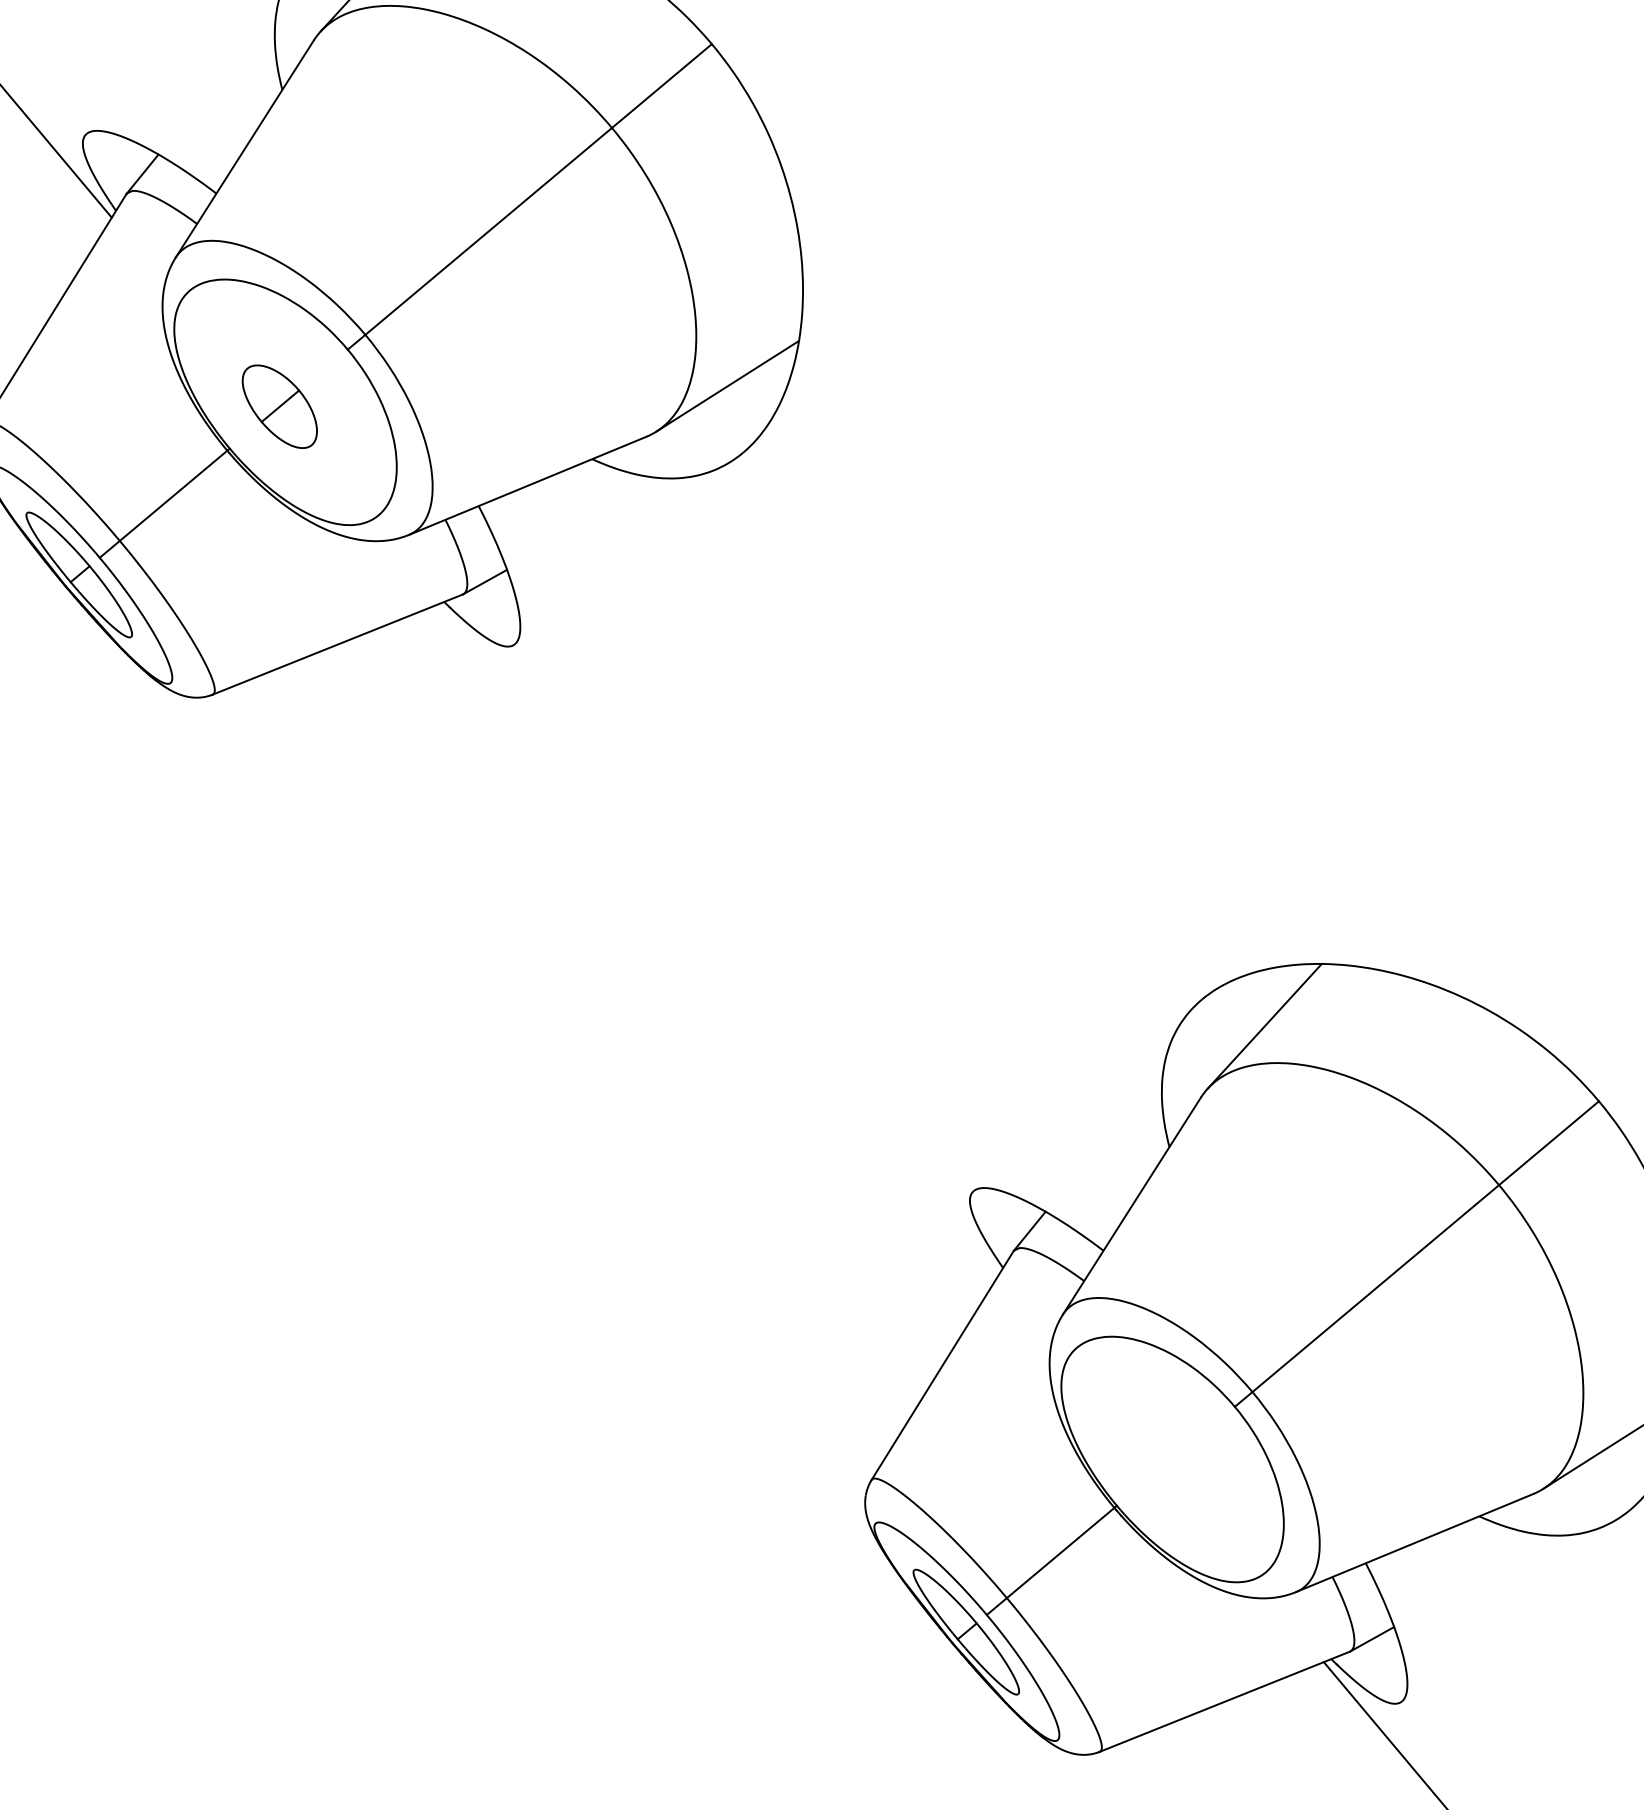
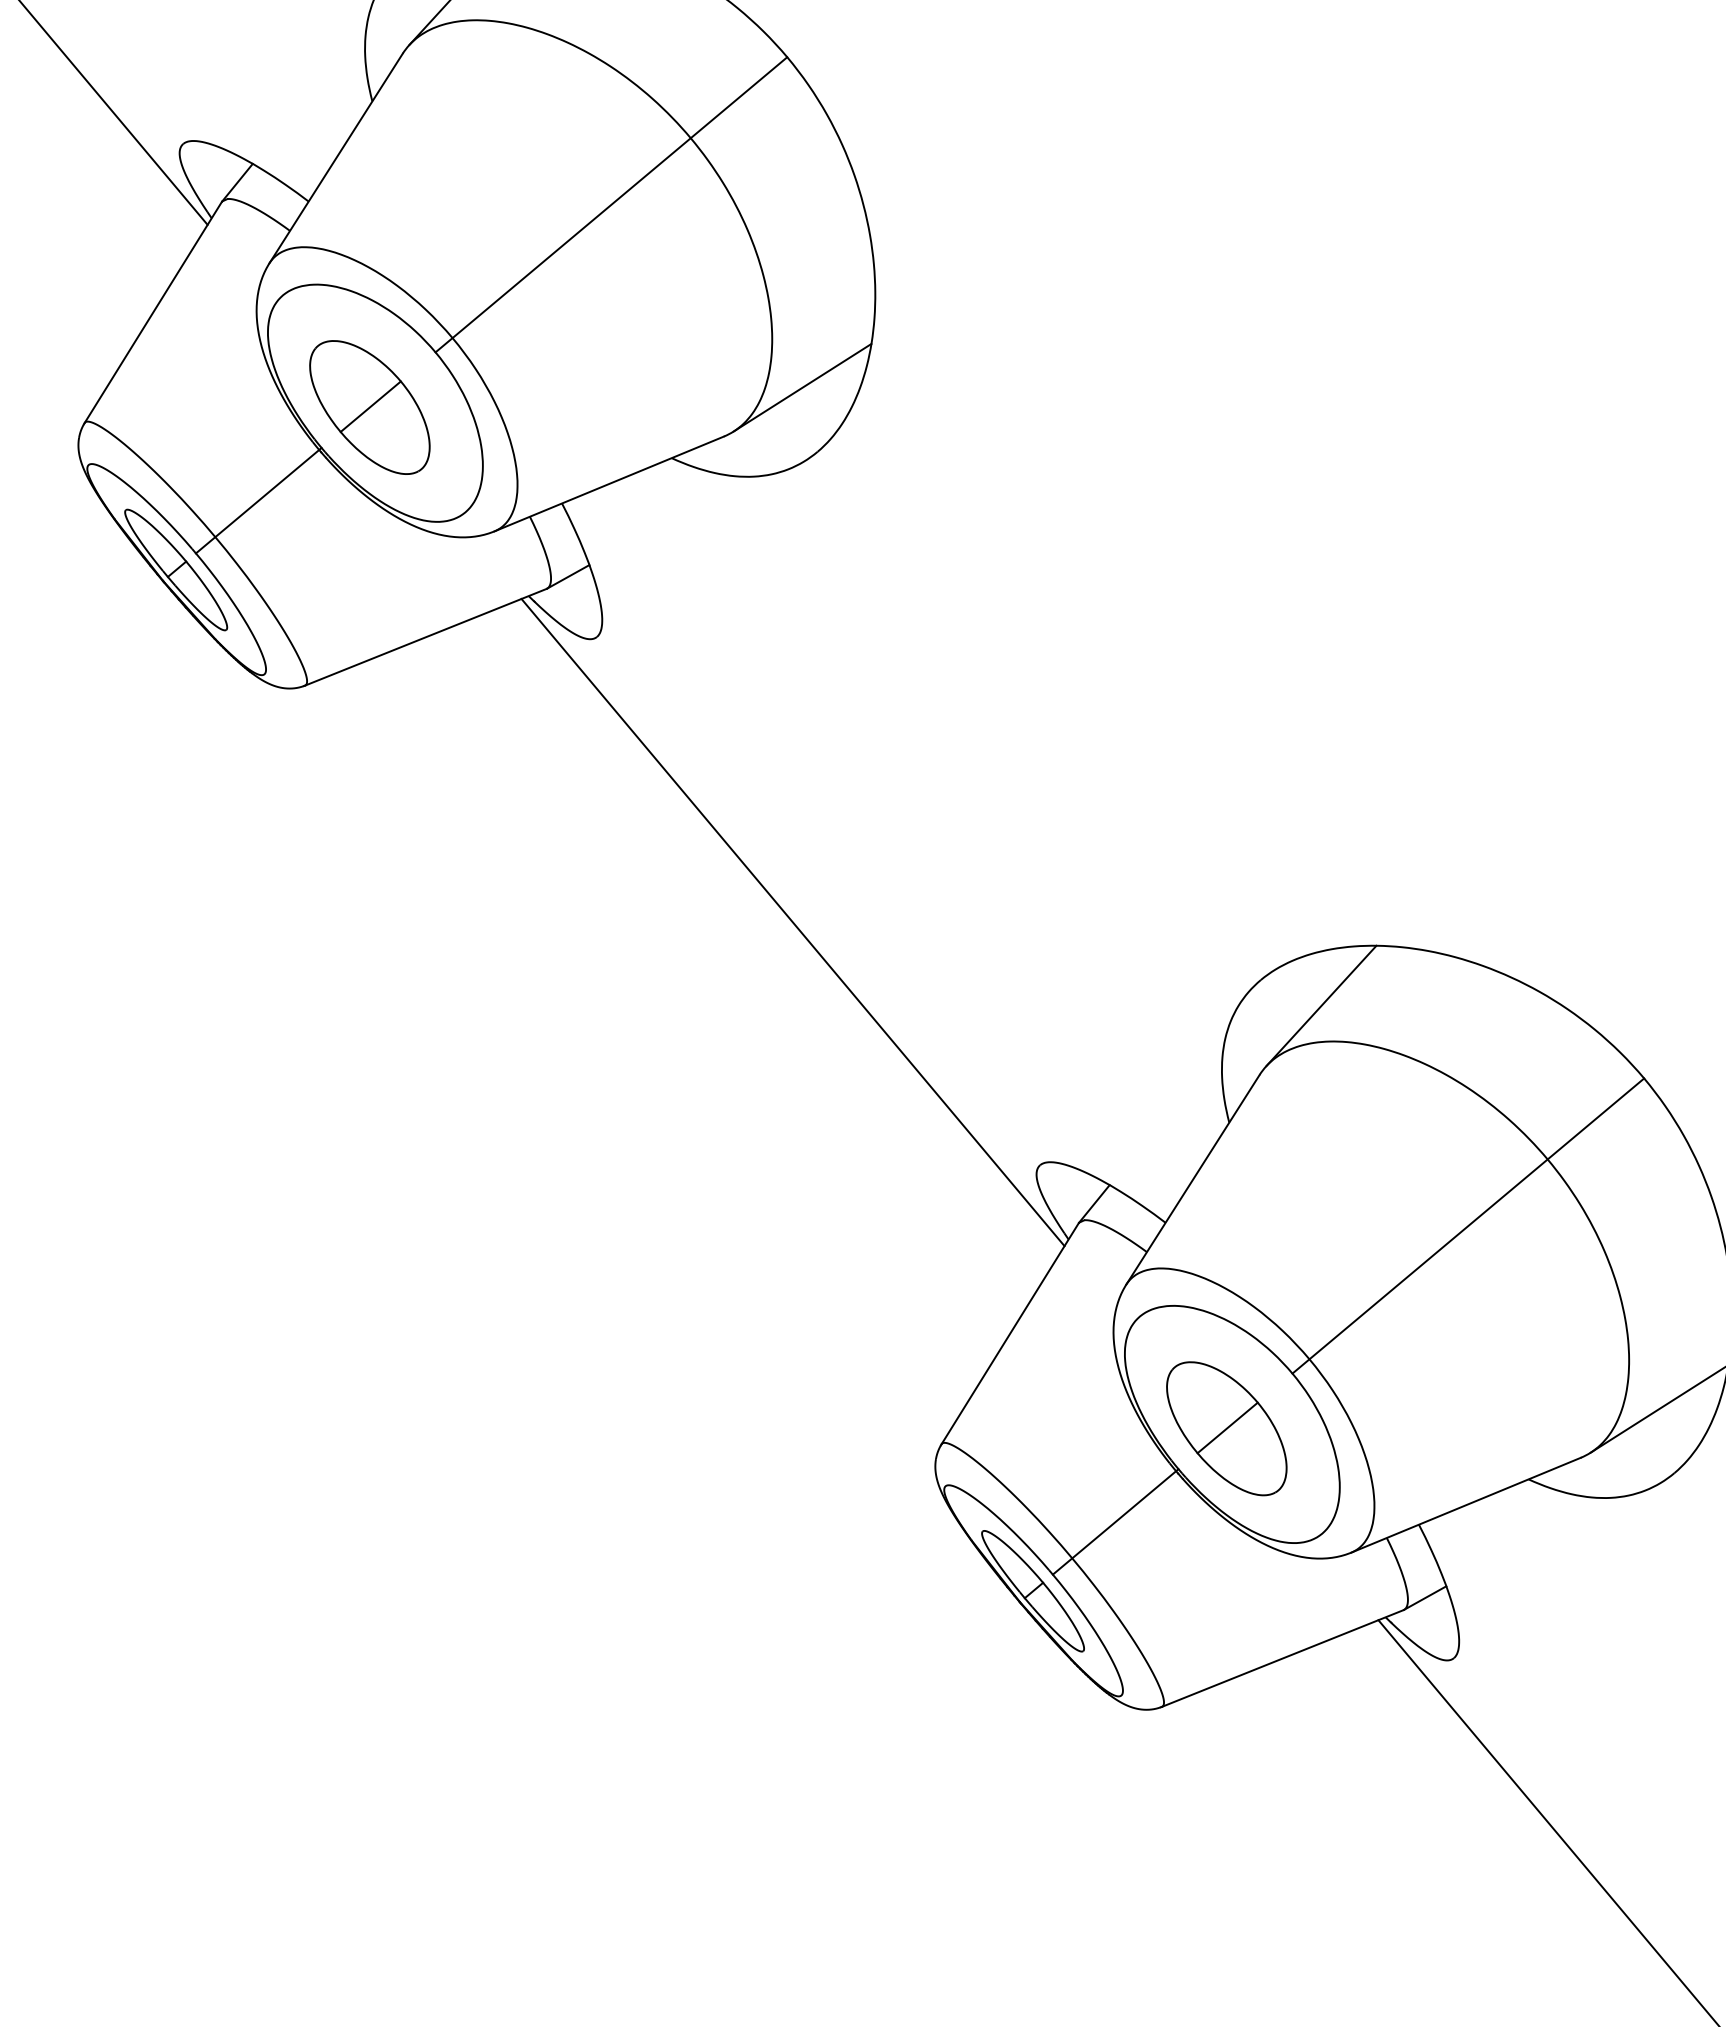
part: (279, 406) -> (369, 407), size x1.67
line: (717, 939) -> (792, 922), added
part: (1166, 1463) -> (1226, 1428), added

